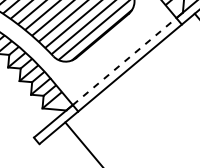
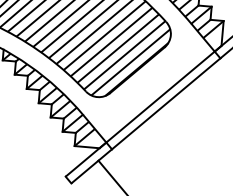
line: (124, 61) -> (160, 97), dashed -> solid

